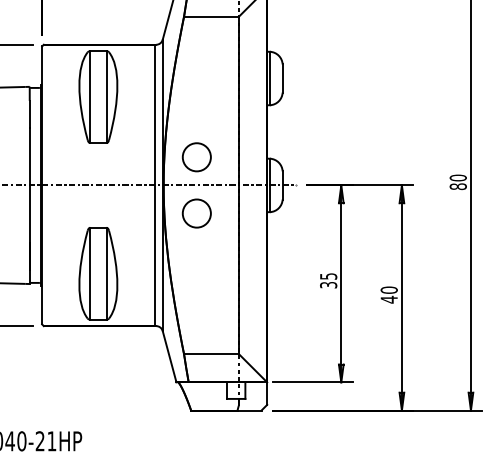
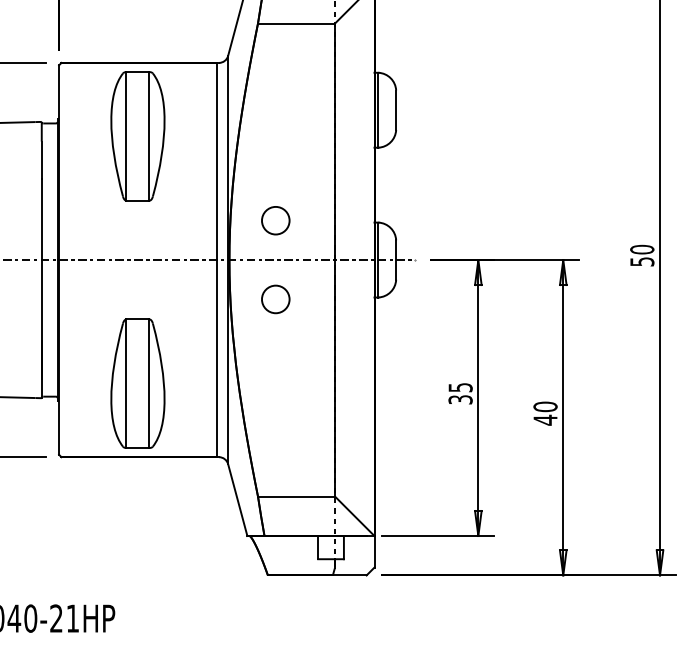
circle: (196, 157) -> (275, 220), size x0.7
text: (457, 186) -> (641, 261), 80 -> 50
circle: (196, 213) -> (275, 299), size x0.7

